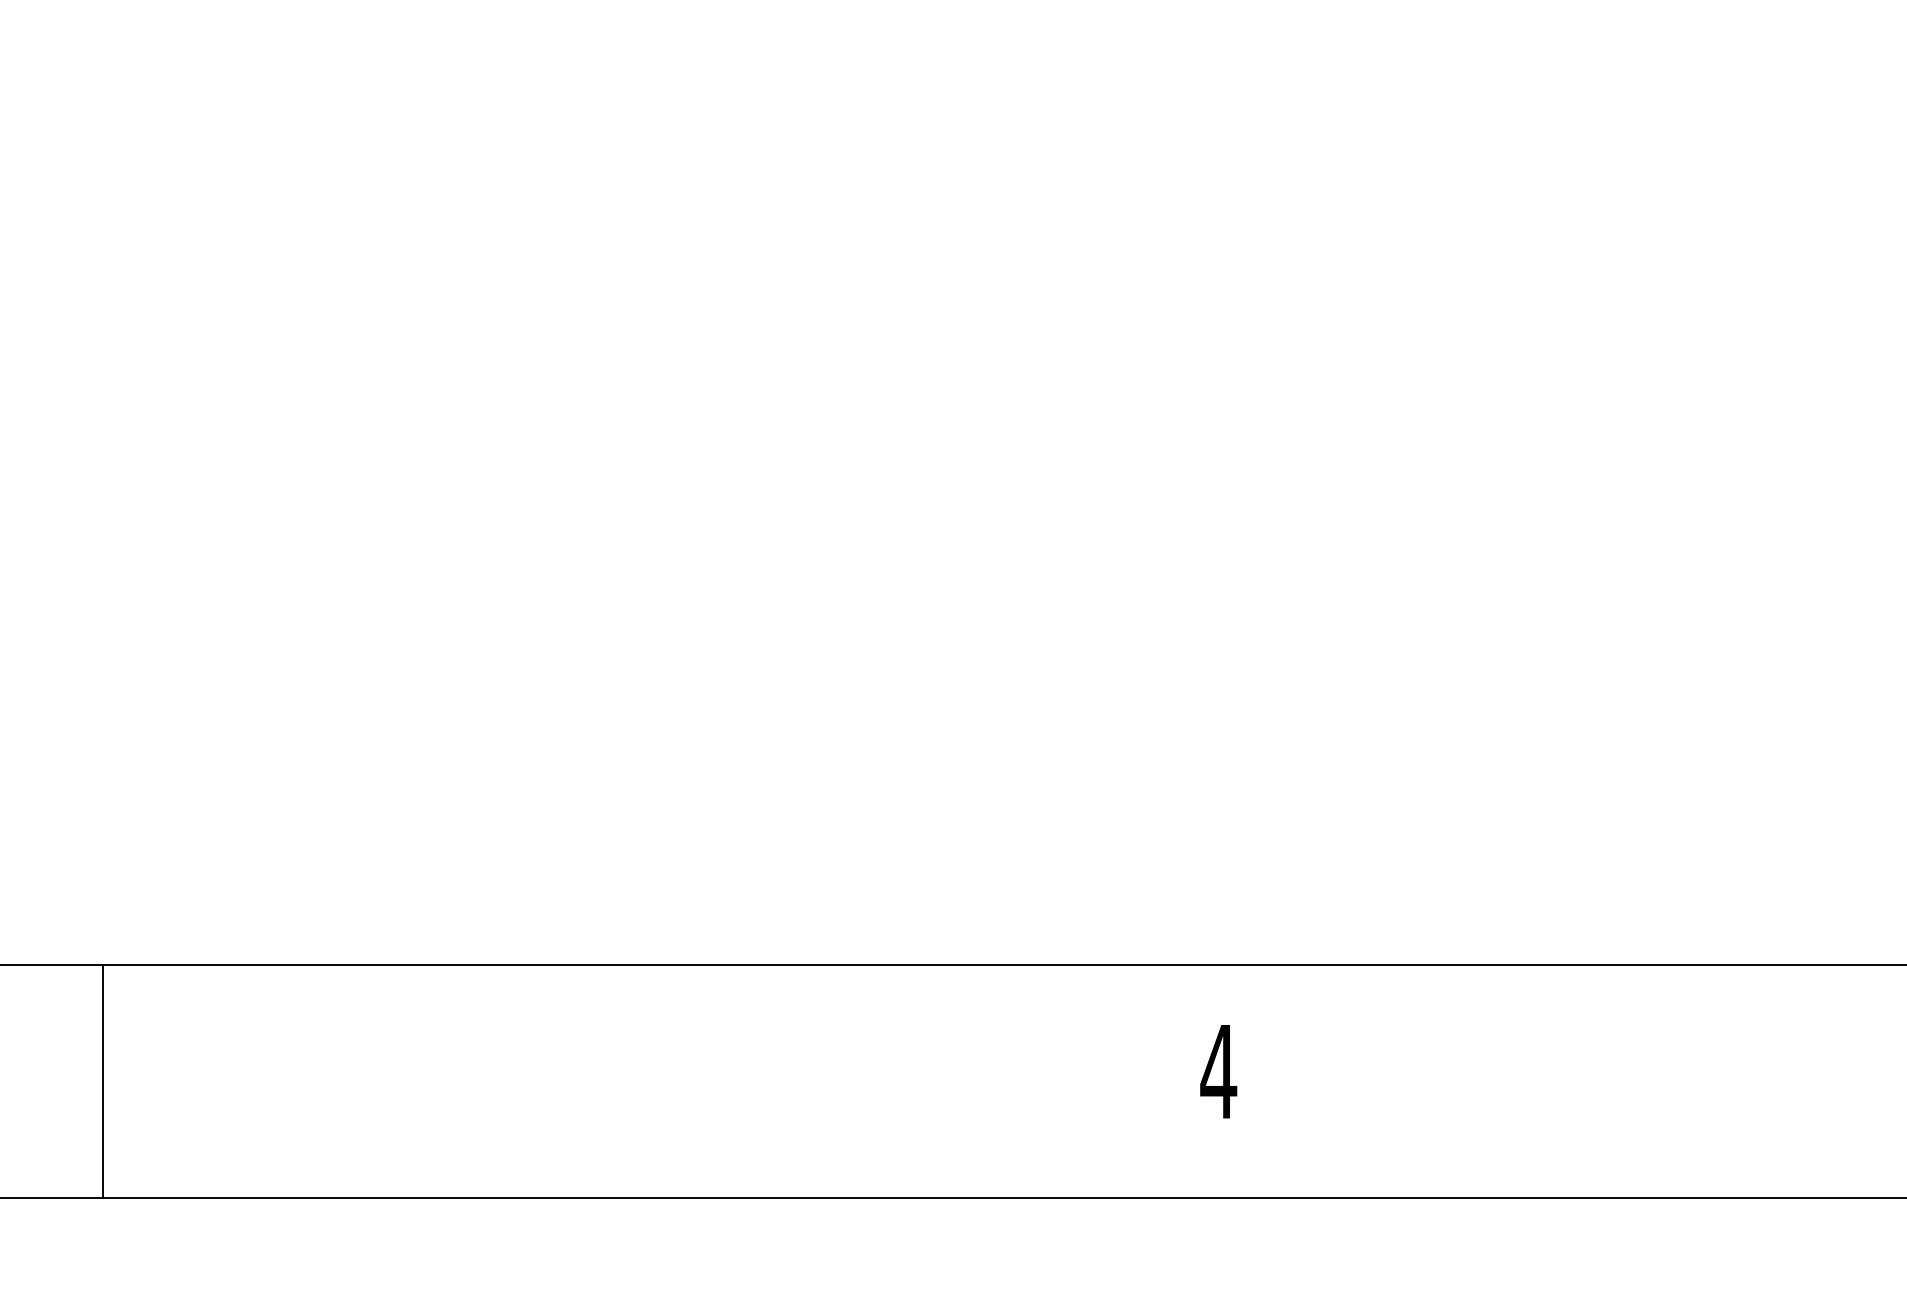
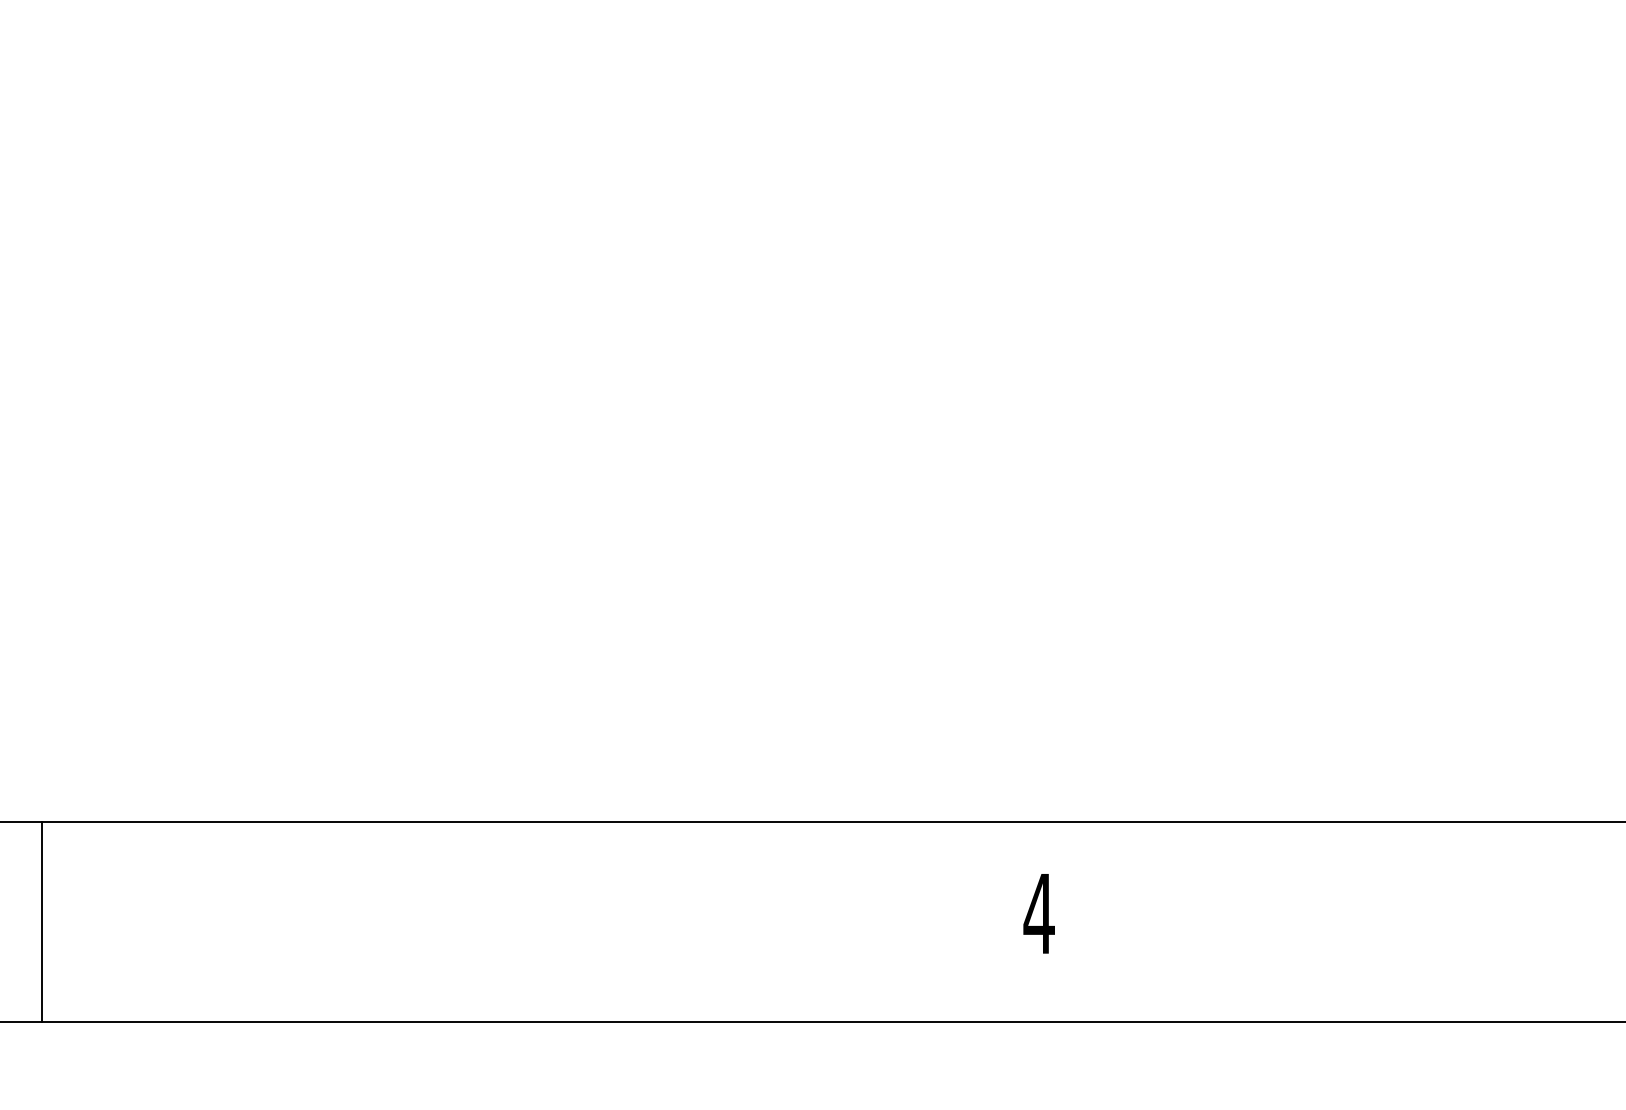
line: (102, 1080) -> (41, 921), moved

